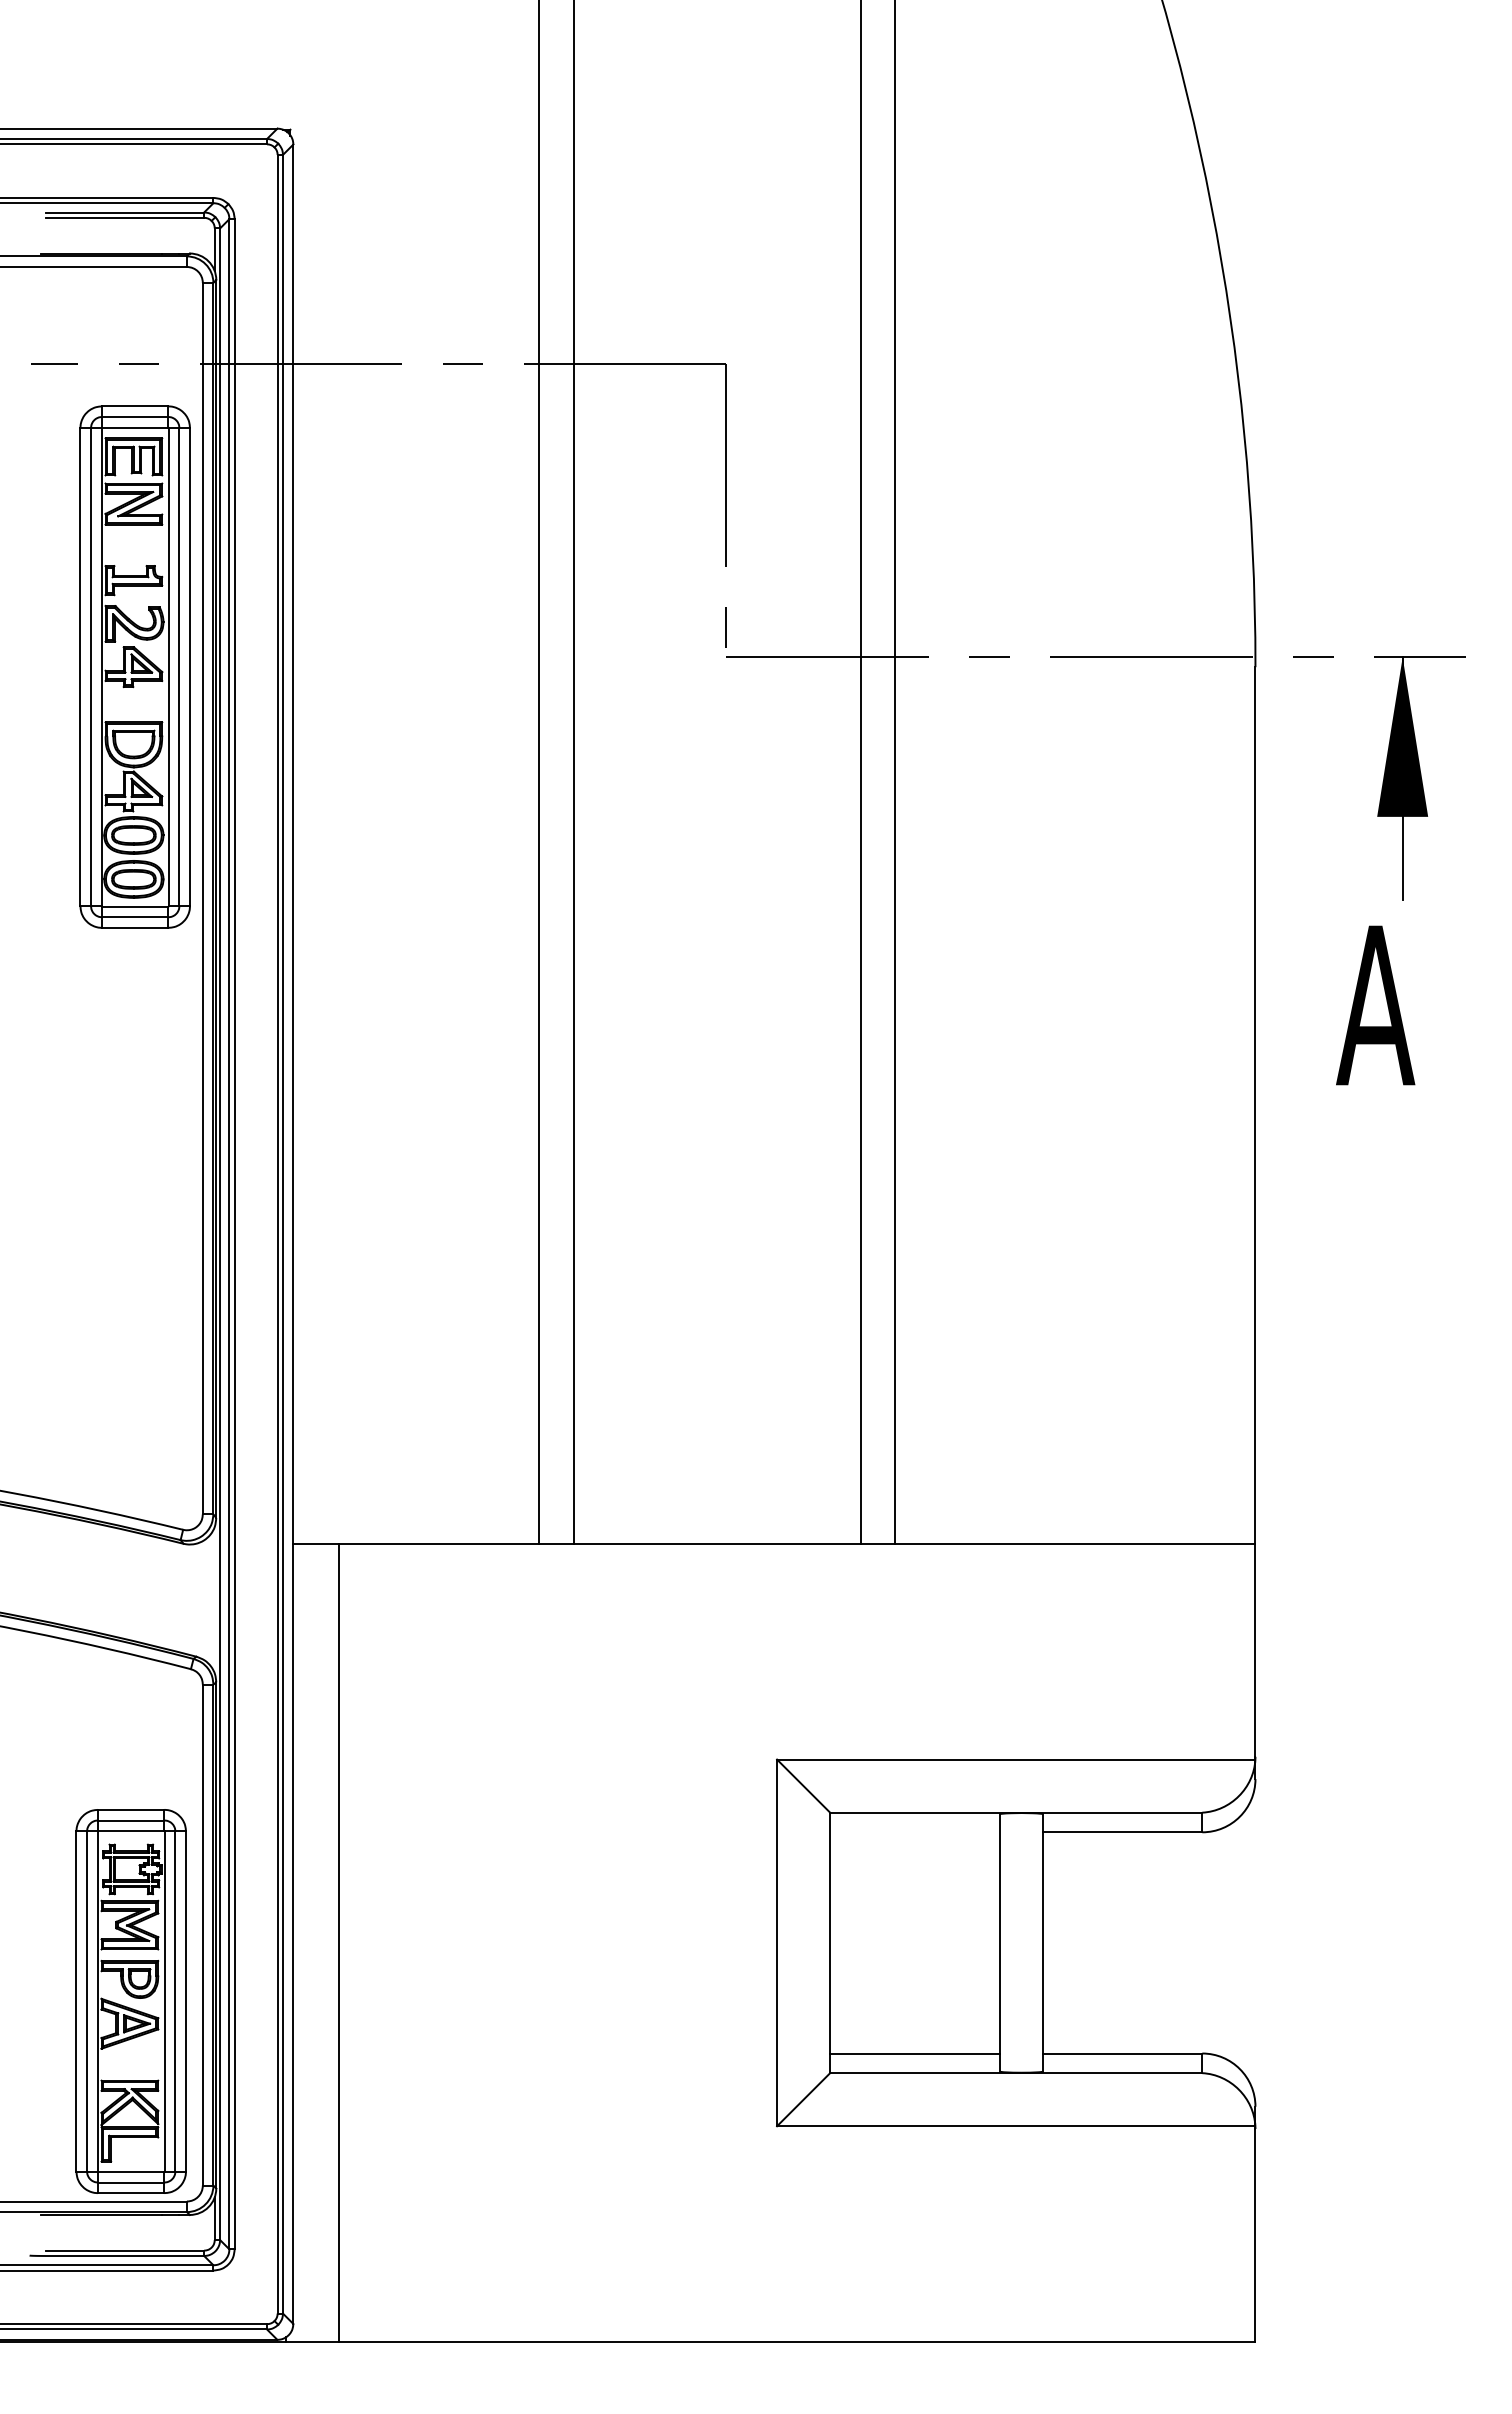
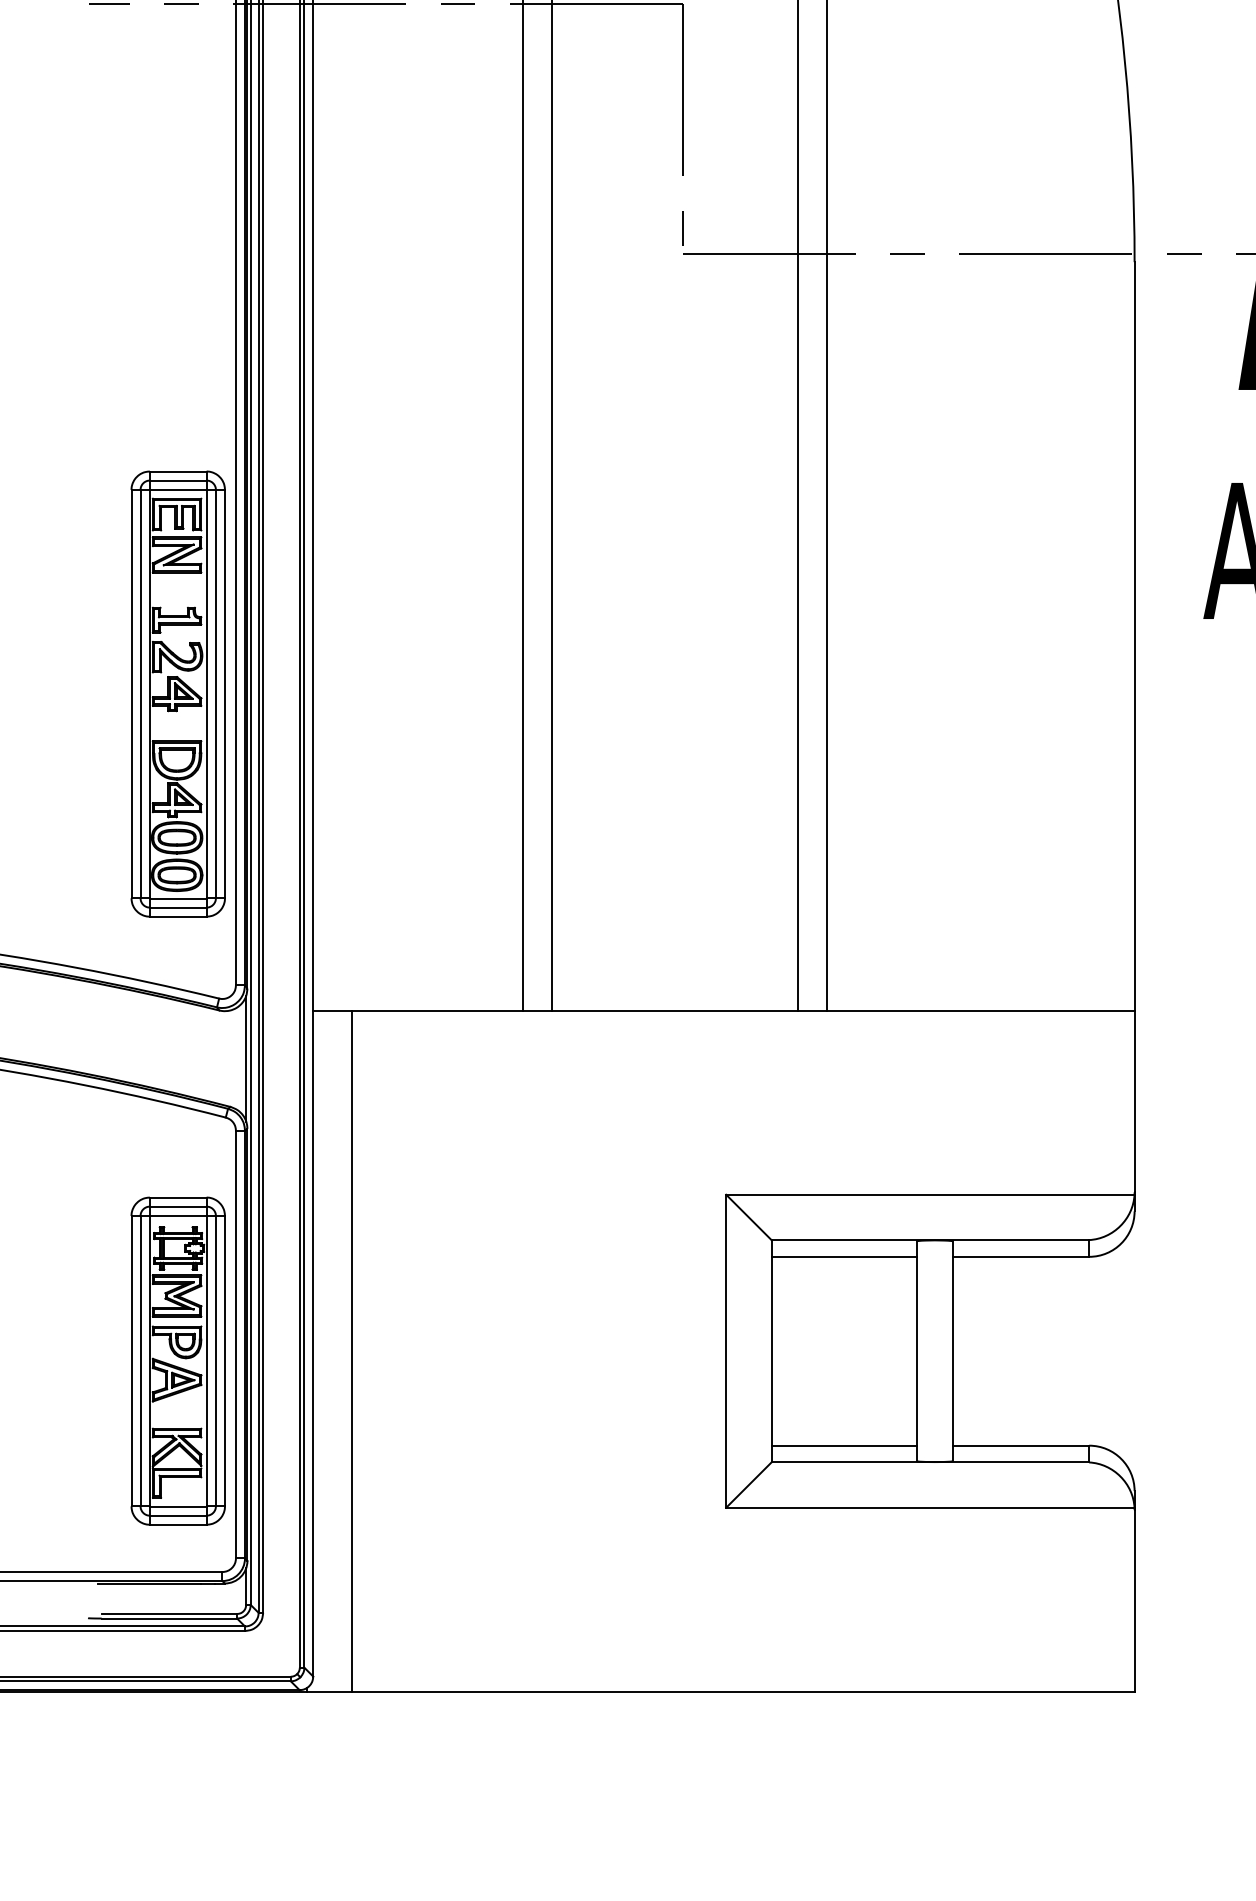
part: (134, 666) -> (177, 693), moved
line: (214, 1599) -> (245, 1058), added
line: (915, 1832) -> (844, 1257), added
part: (130, 2001) -> (177, 1361), moved

